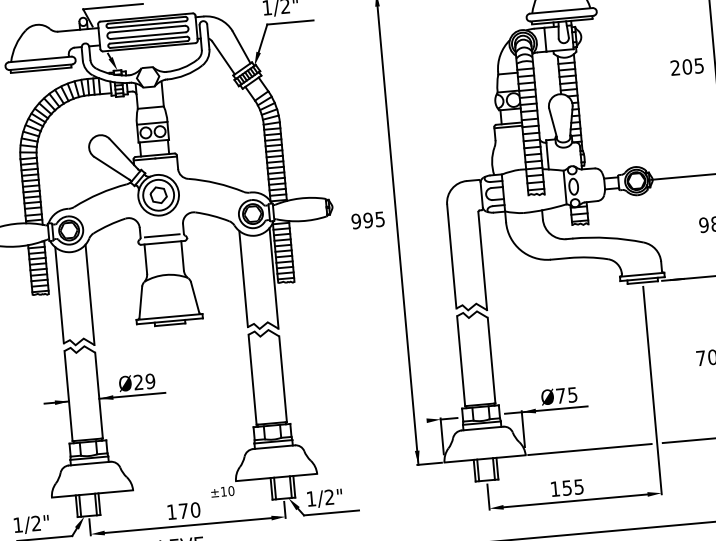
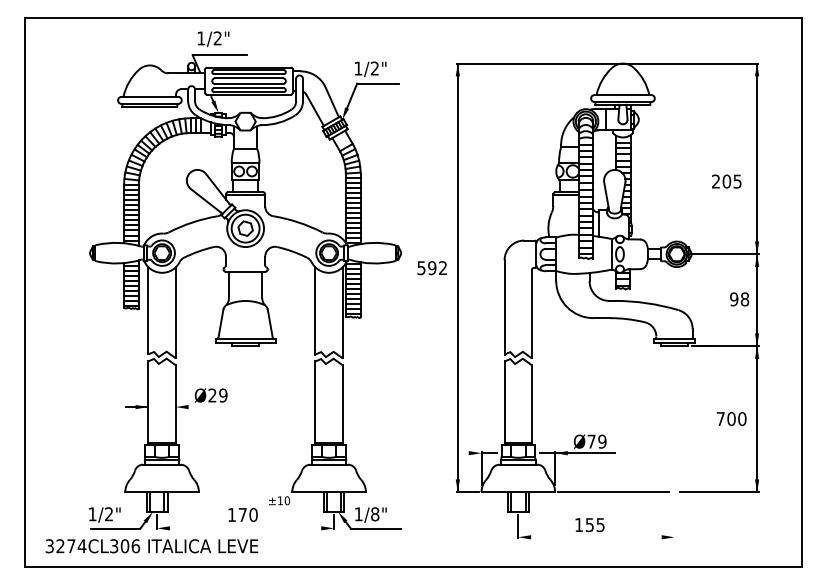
text: (686, 66) -> (726, 181), moved
text: (367, 220) -> (431, 268), 995 -> 592
line: (162, 235) -> (245, 265), removed
line: (652, 390) -> (674, 444), removed
text: (572, 394) -> (602, 441), Ø75 -> Ø79
line: (132, 396) -> (205, 407), removed
text: (329, 497) -> (375, 514), 1/2" -> 1/8"
line: (574, 501) -> (595, 537), removed
line: (188, 525) -> (245, 528), removed

